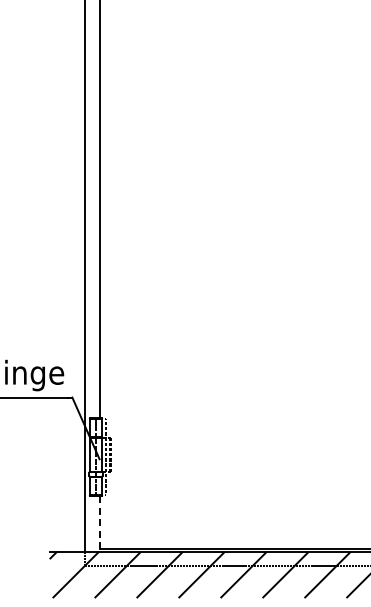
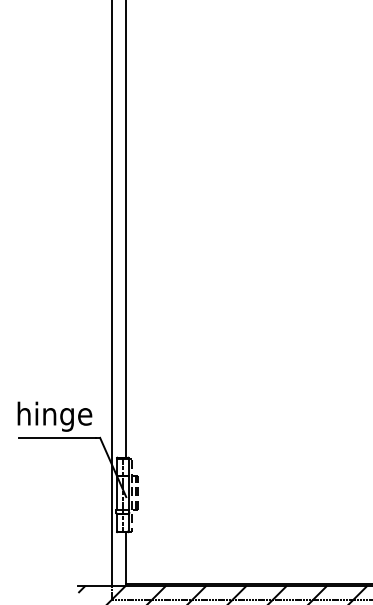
line: (99, 523) -> (126, 558), dashed -> solid

